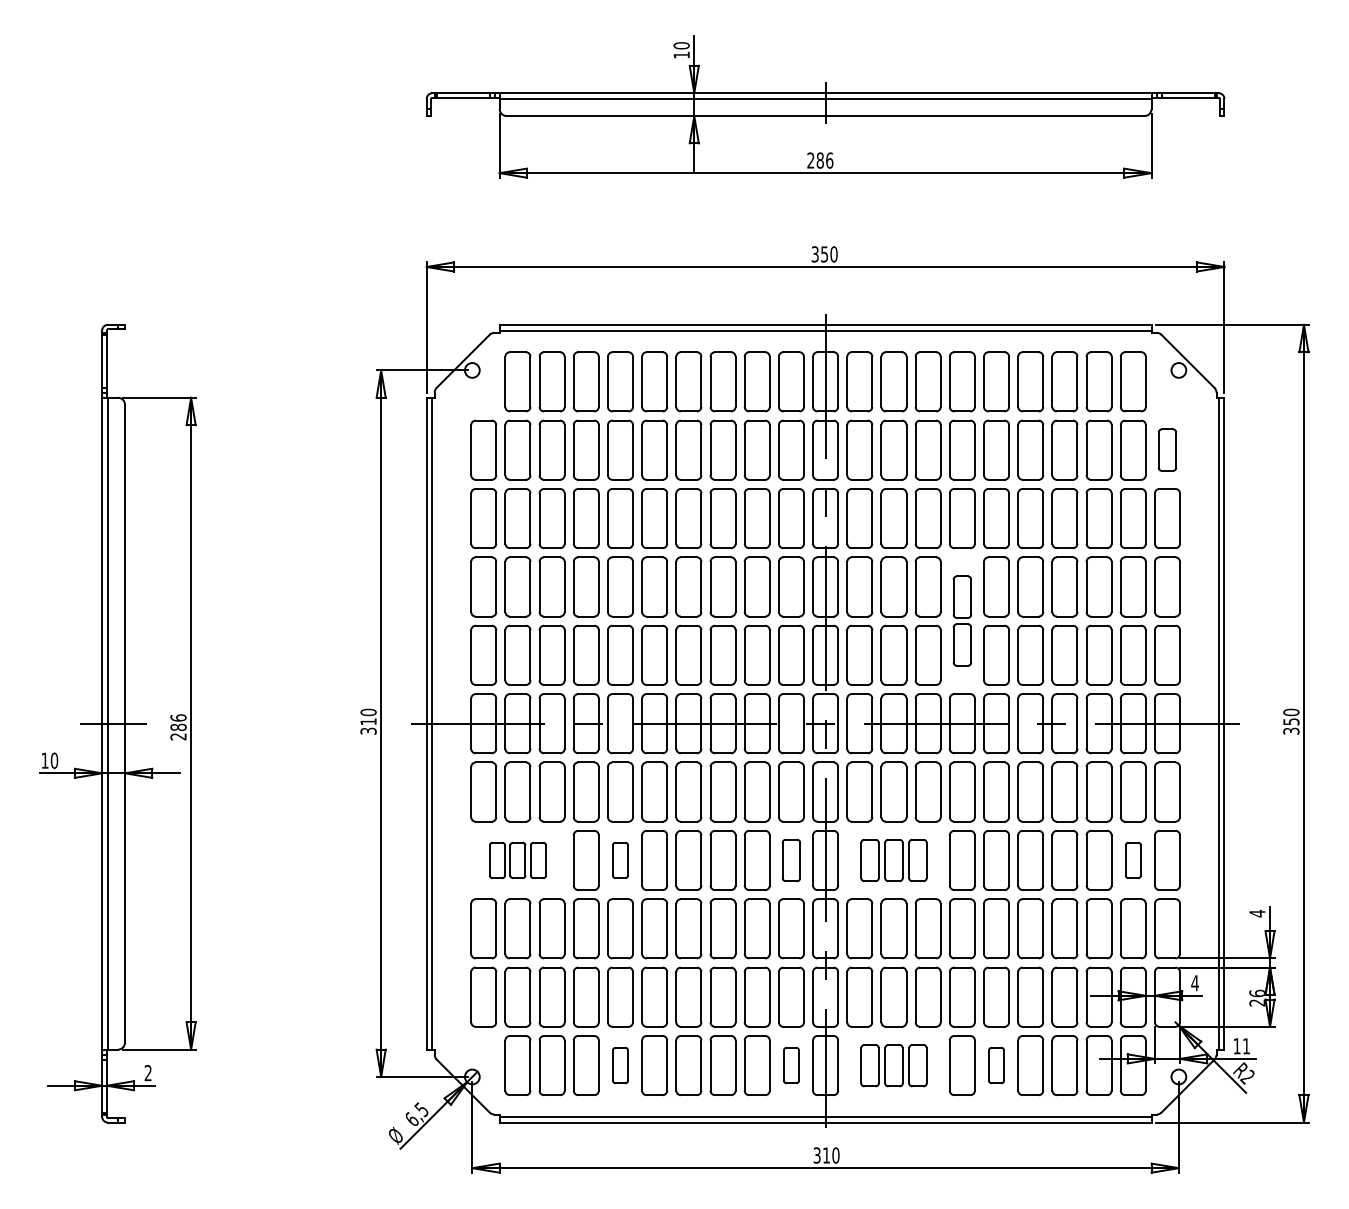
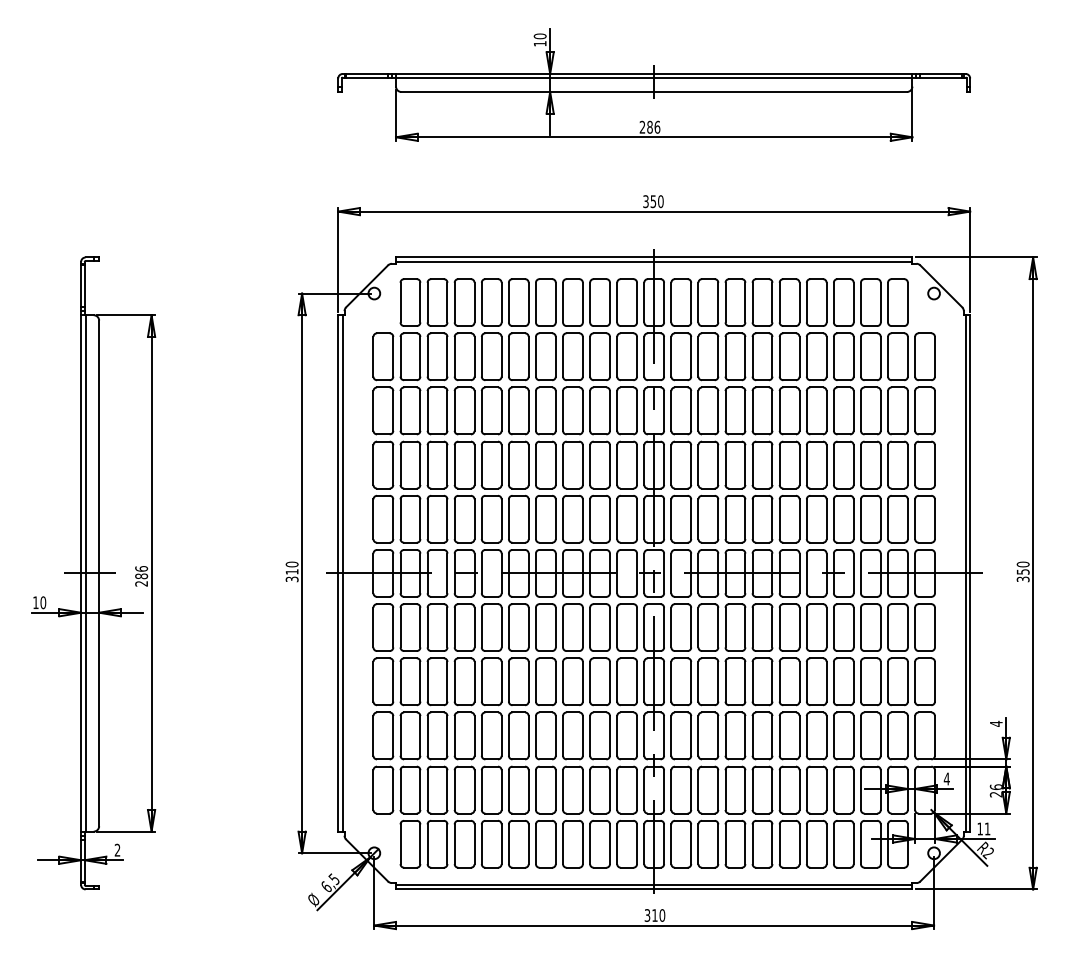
part: (1167, 449) -> (925, 356), size x1.43
part: (962, 620) -> (762, 491), size x1.43
part: (517, 860) -> (410, 681), size x1.67
part: (620, 860) -> (491, 681), size x1.67
part: (791, 860) -> (627, 681), size x1.43
part: (893, 860) -> (707, 681), size x1.43
part: (1133, 860) -> (898, 681), size x1.67
part: (620, 1065) -> (491, 844), size x1.67
part: (791, 1065) -> (627, 844), size x1.67
part: (893, 1065) -> (707, 844), size x1.43
part: (996, 1065) -> (789, 844), size x1.67

